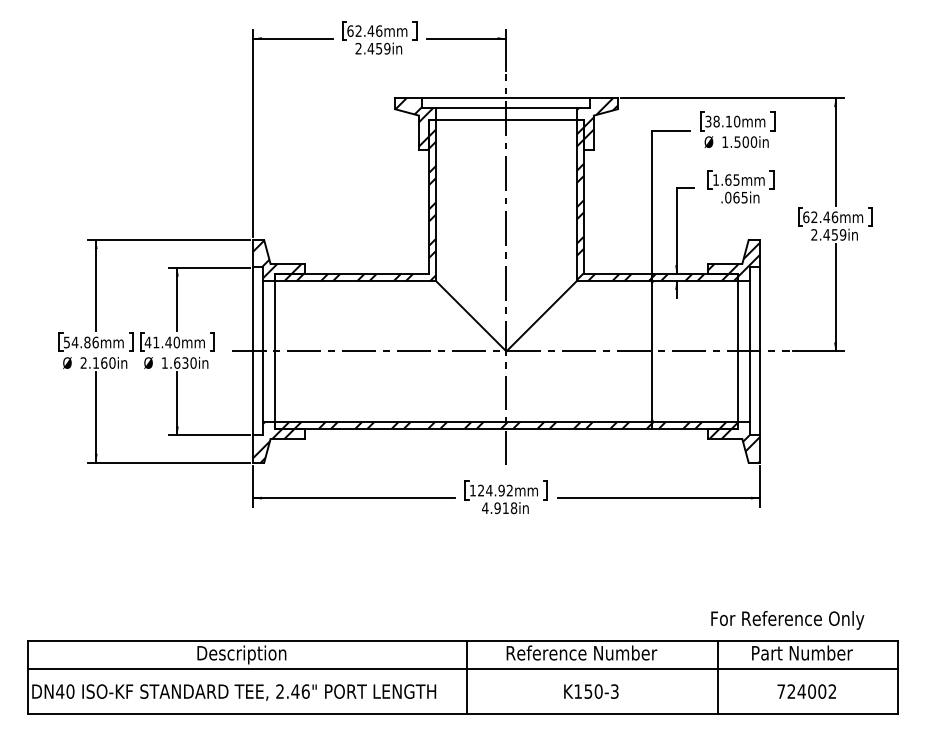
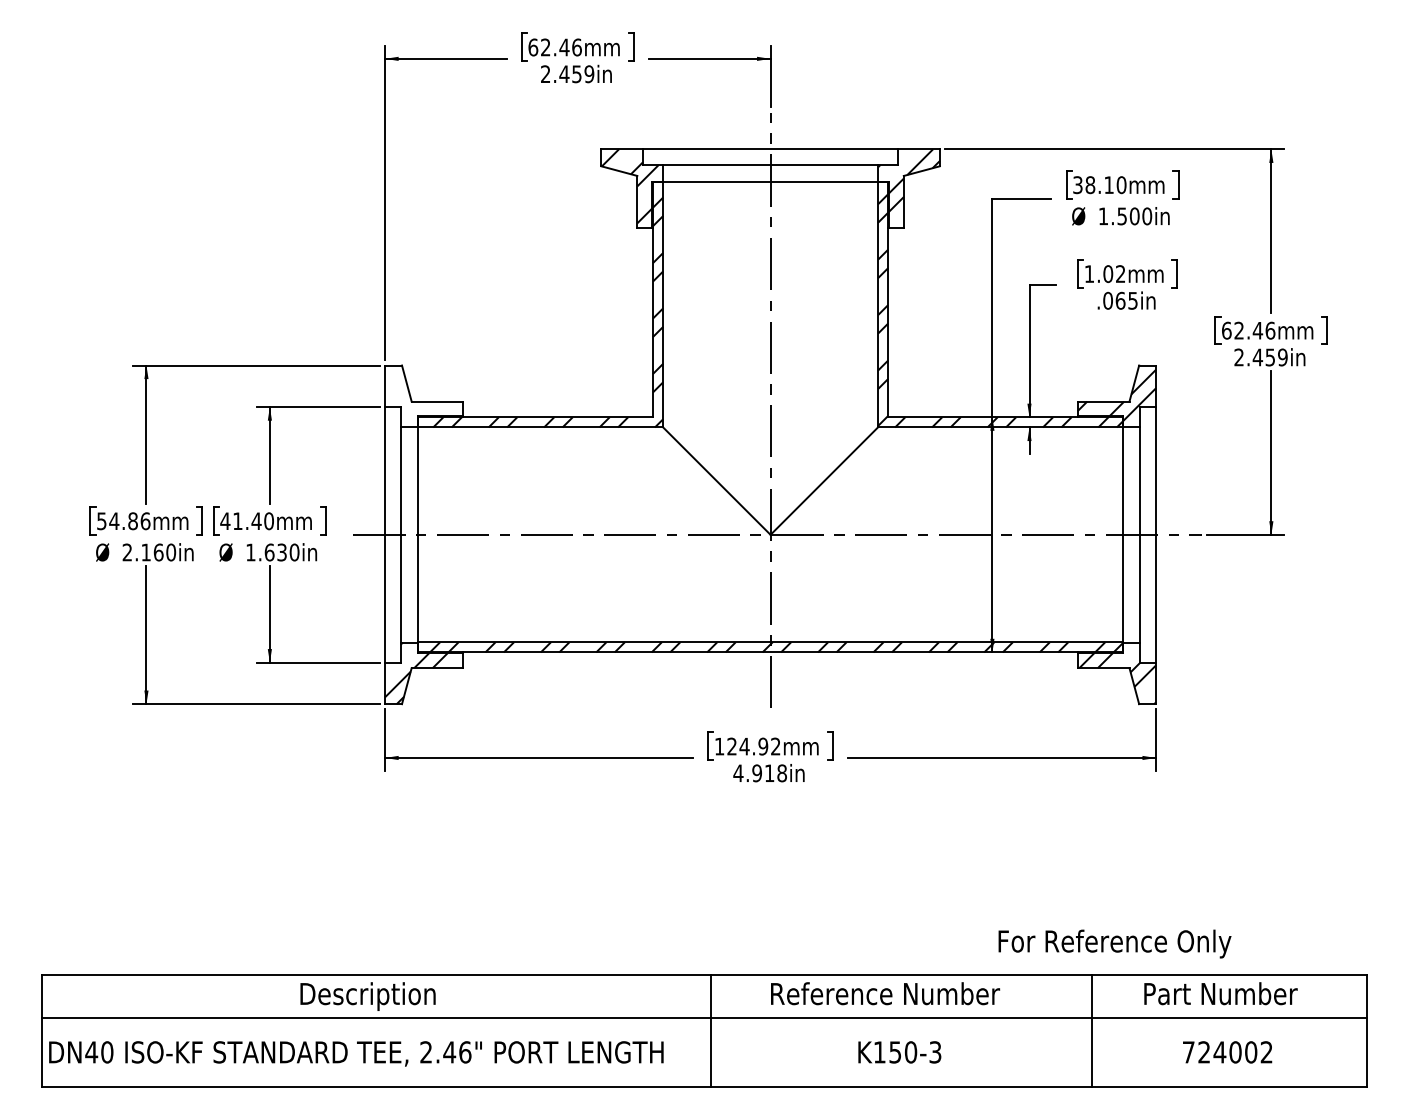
text: (732, 179) -> (1114, 273), 1.65mm -> 1.02mm
hatch: (278, 258) -> (423, 393), removed
text: (787, 620) -> (1114, 944), moved

